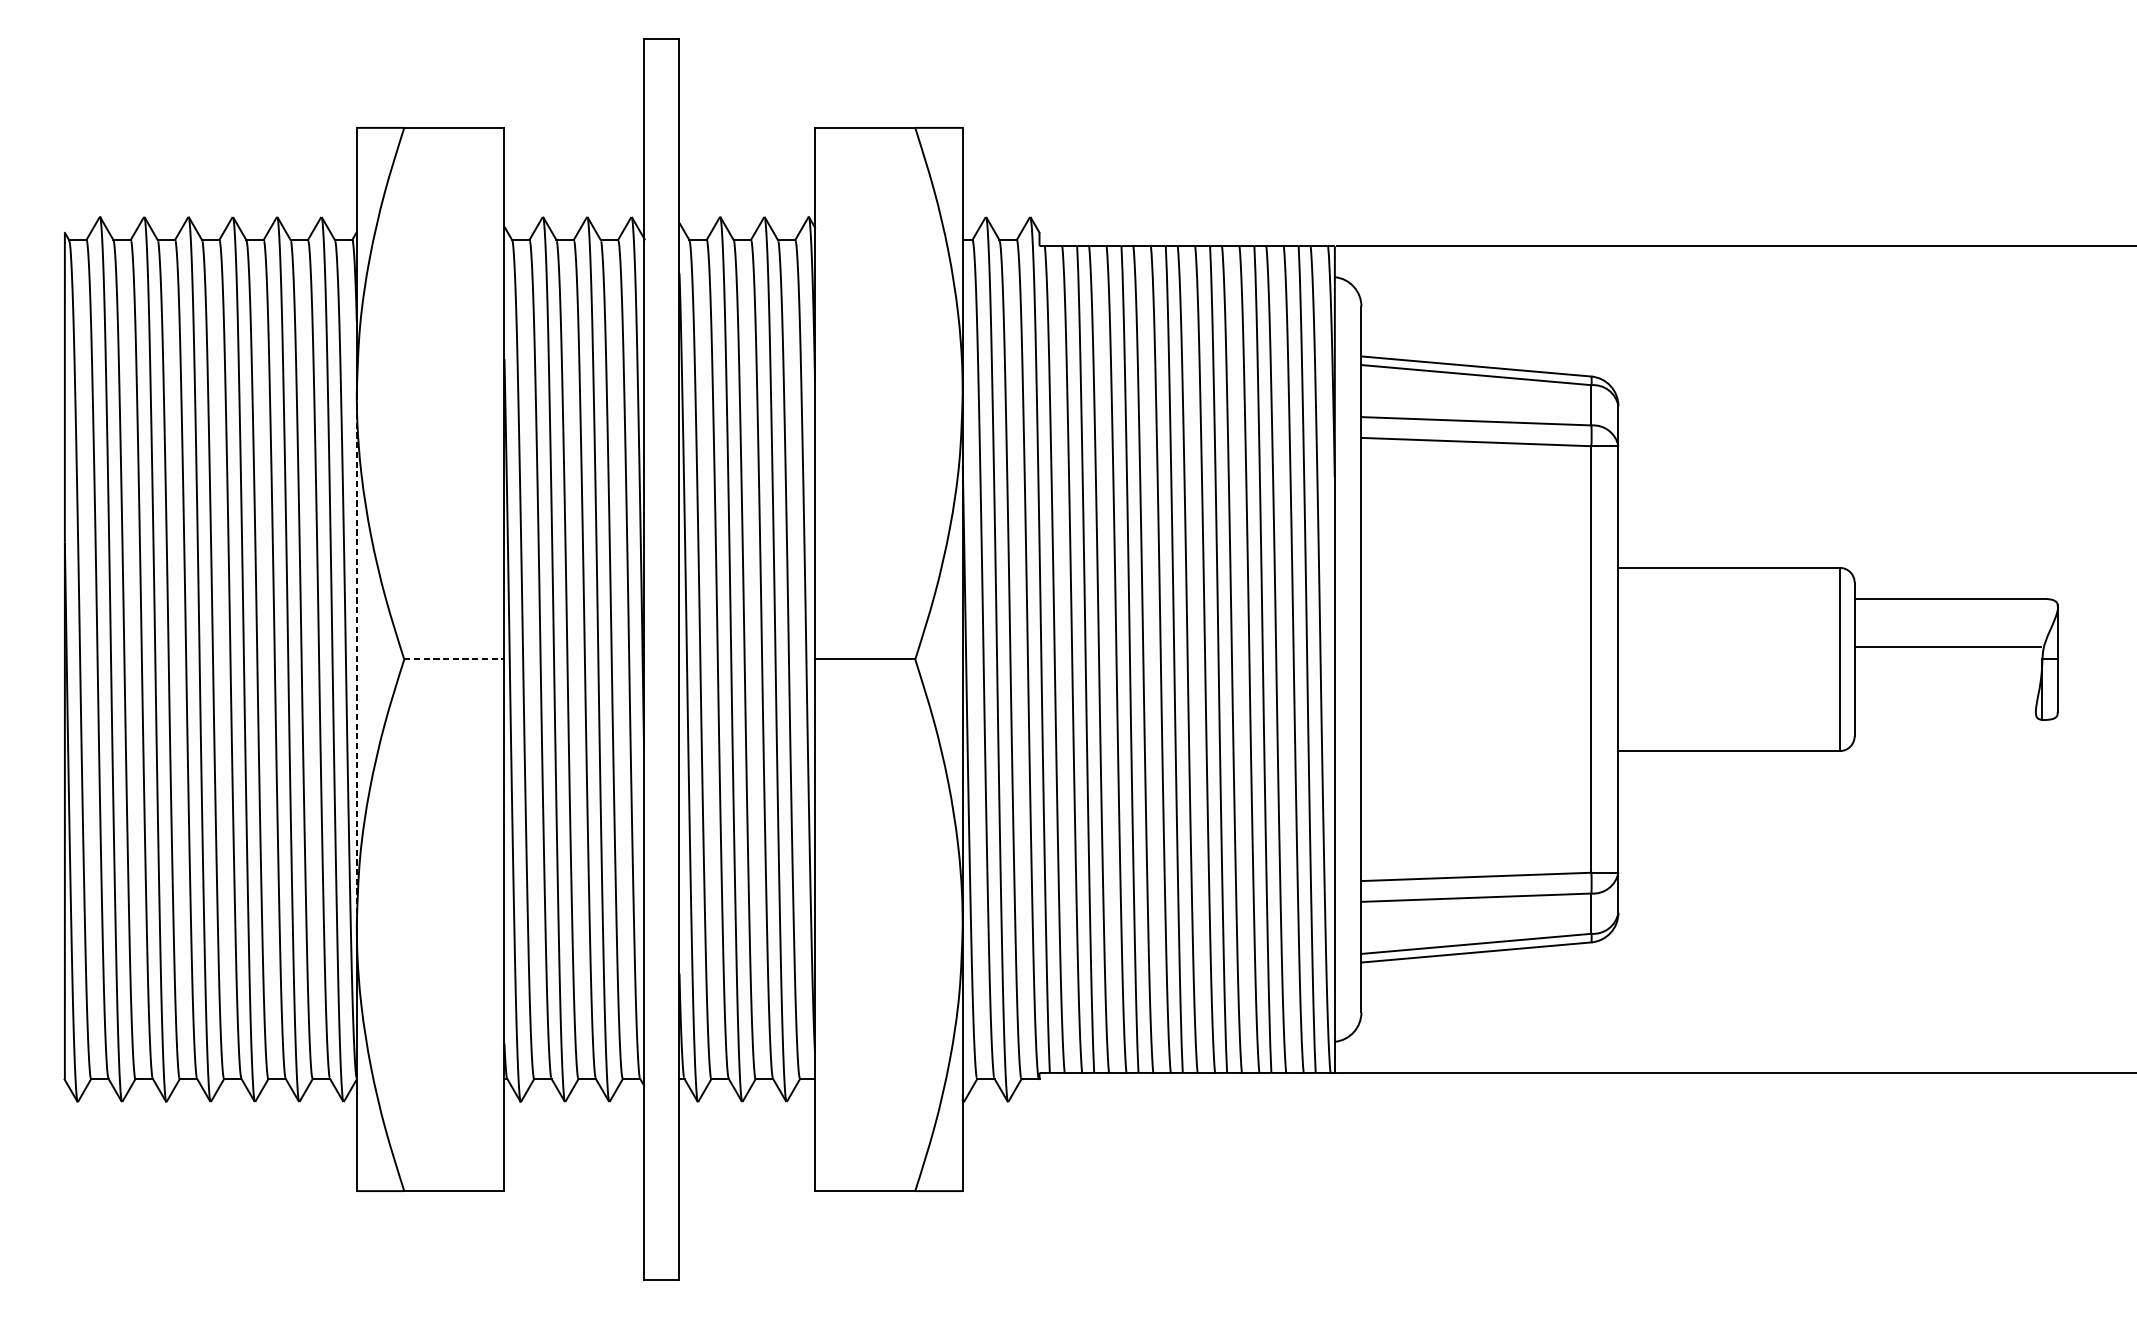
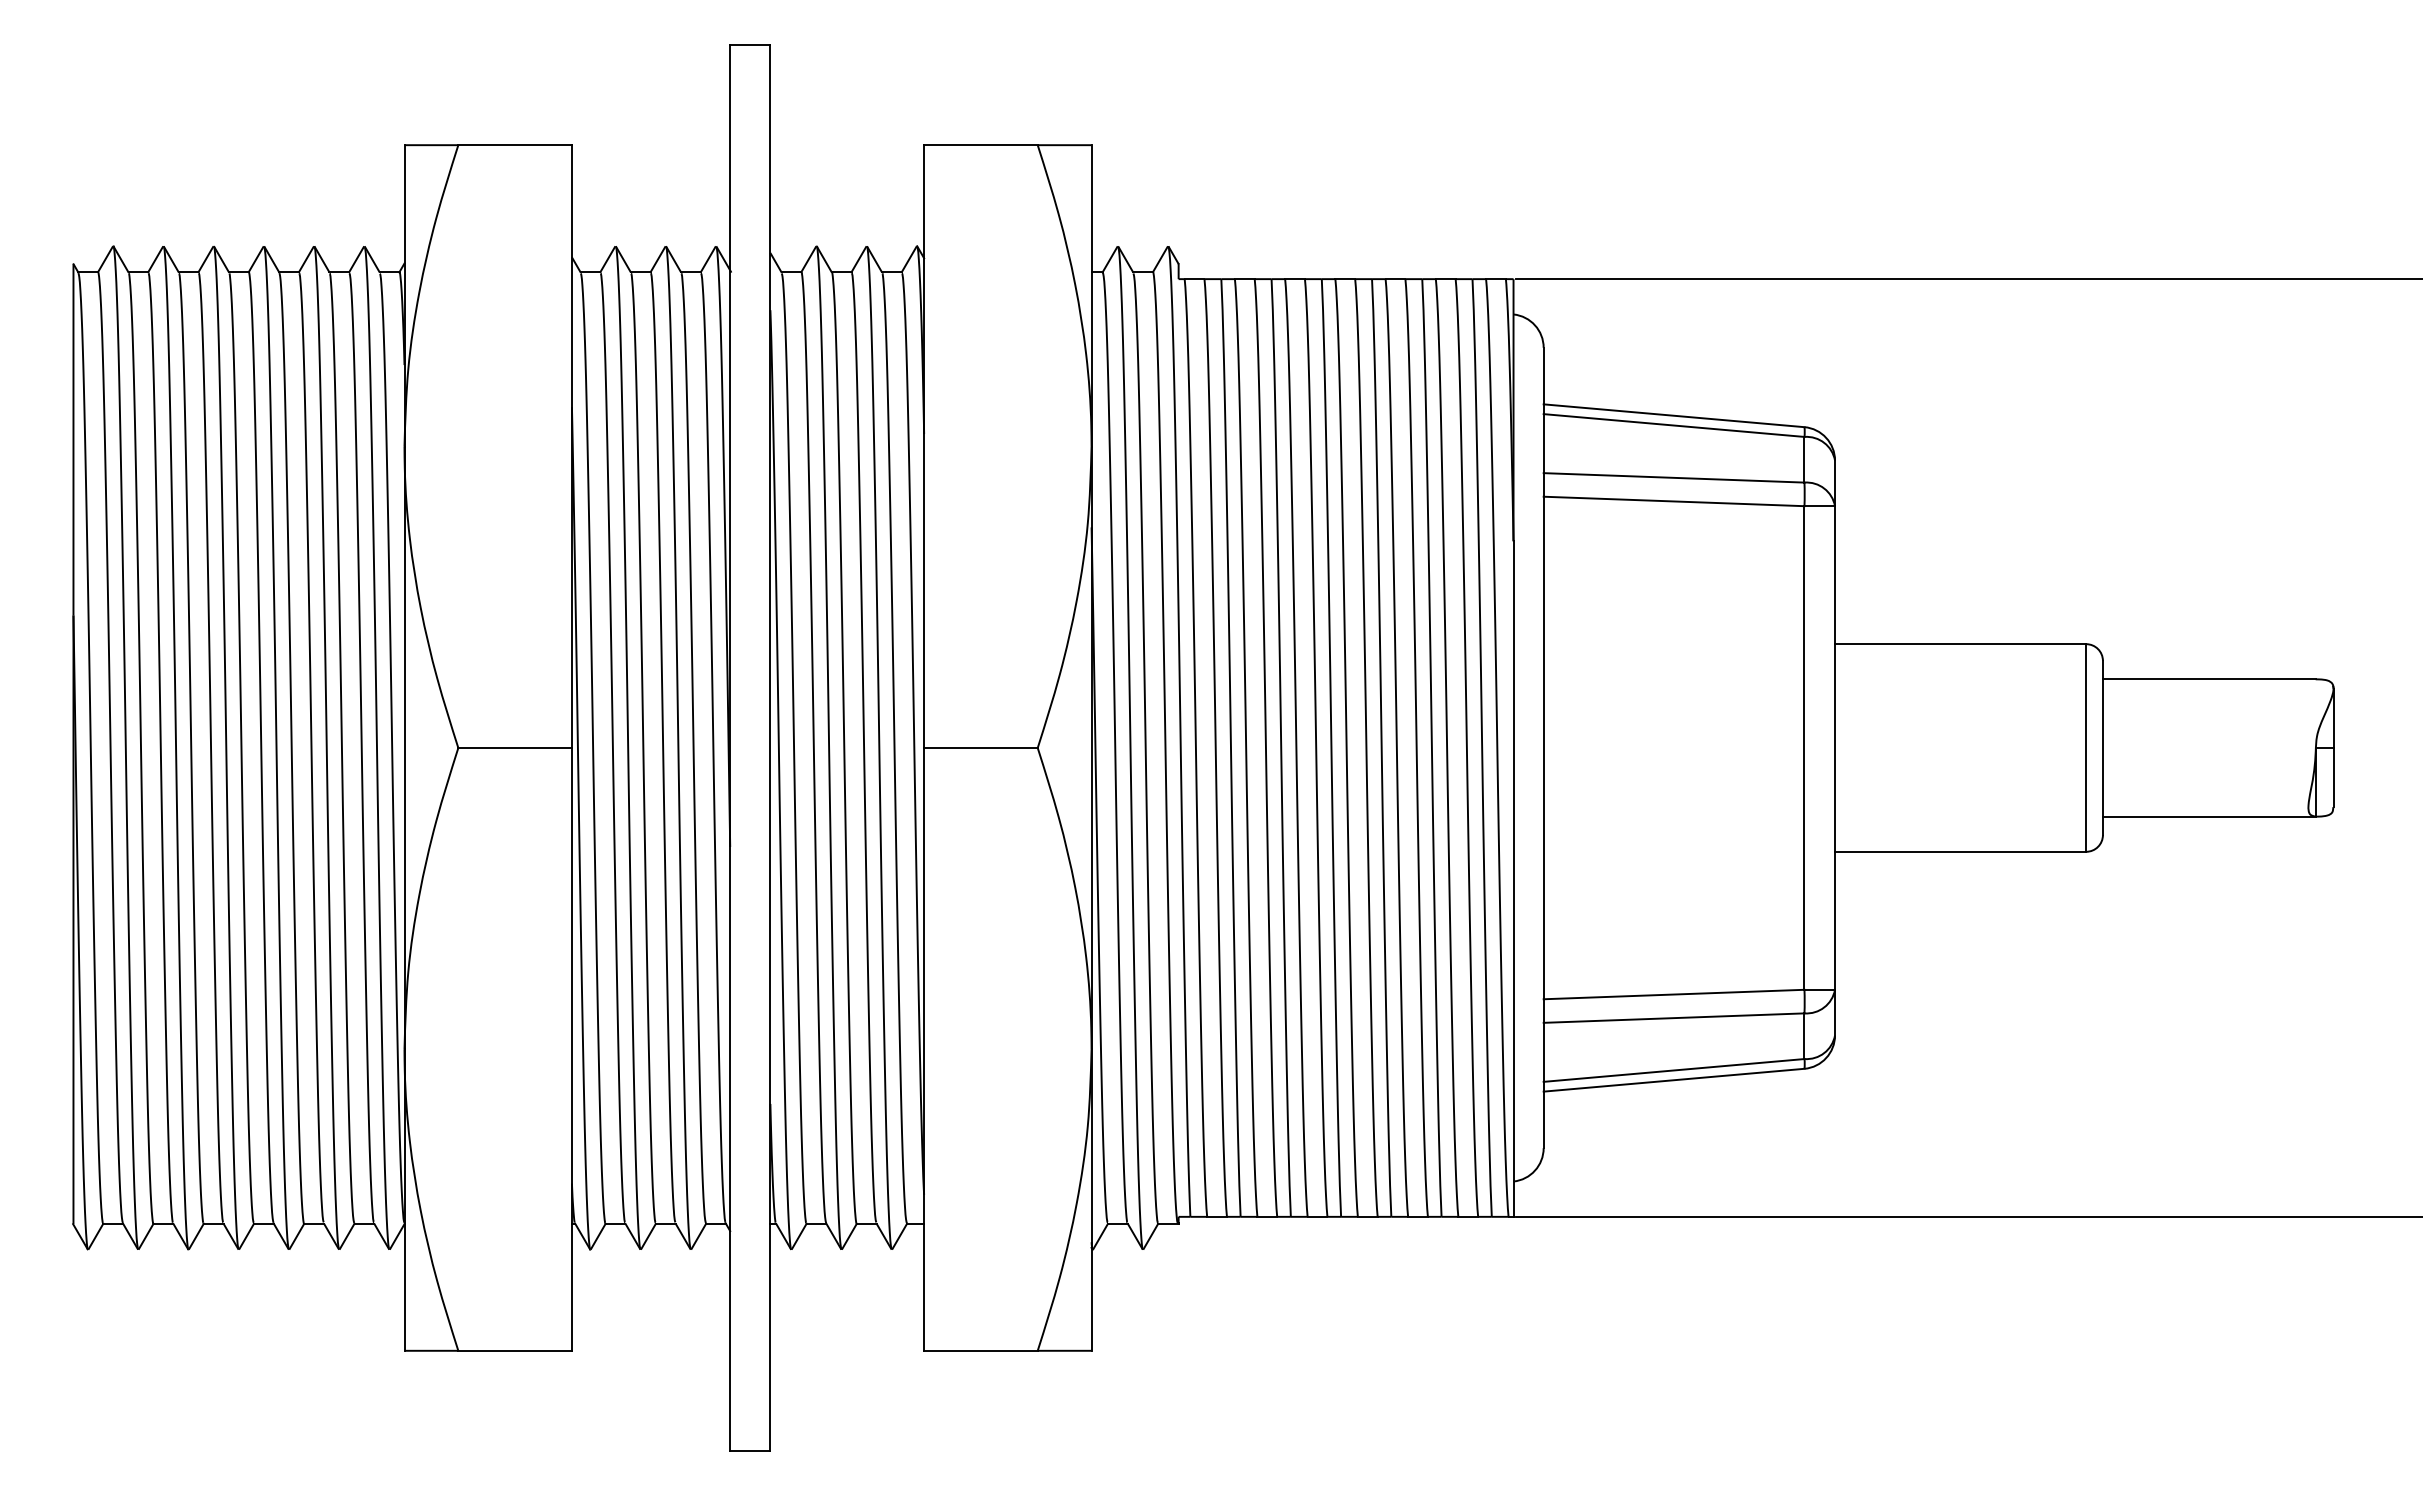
line: (1947, 646) -> (2208, 816), moved
line: (356, 659) -> (404, 748), dashed -> solid
line: (454, 659) -> (515, 748), dashed -> solid

